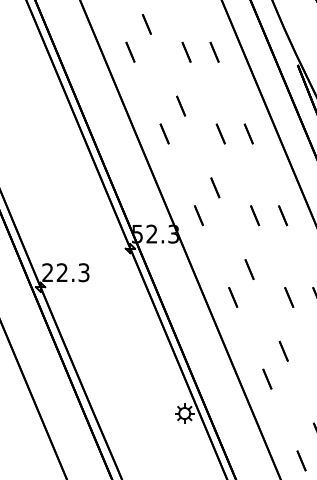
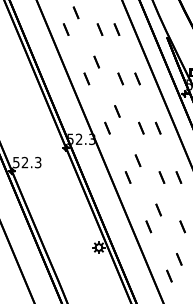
text: (48, 272) -> (16, 162), 22.3 -> 52.3

